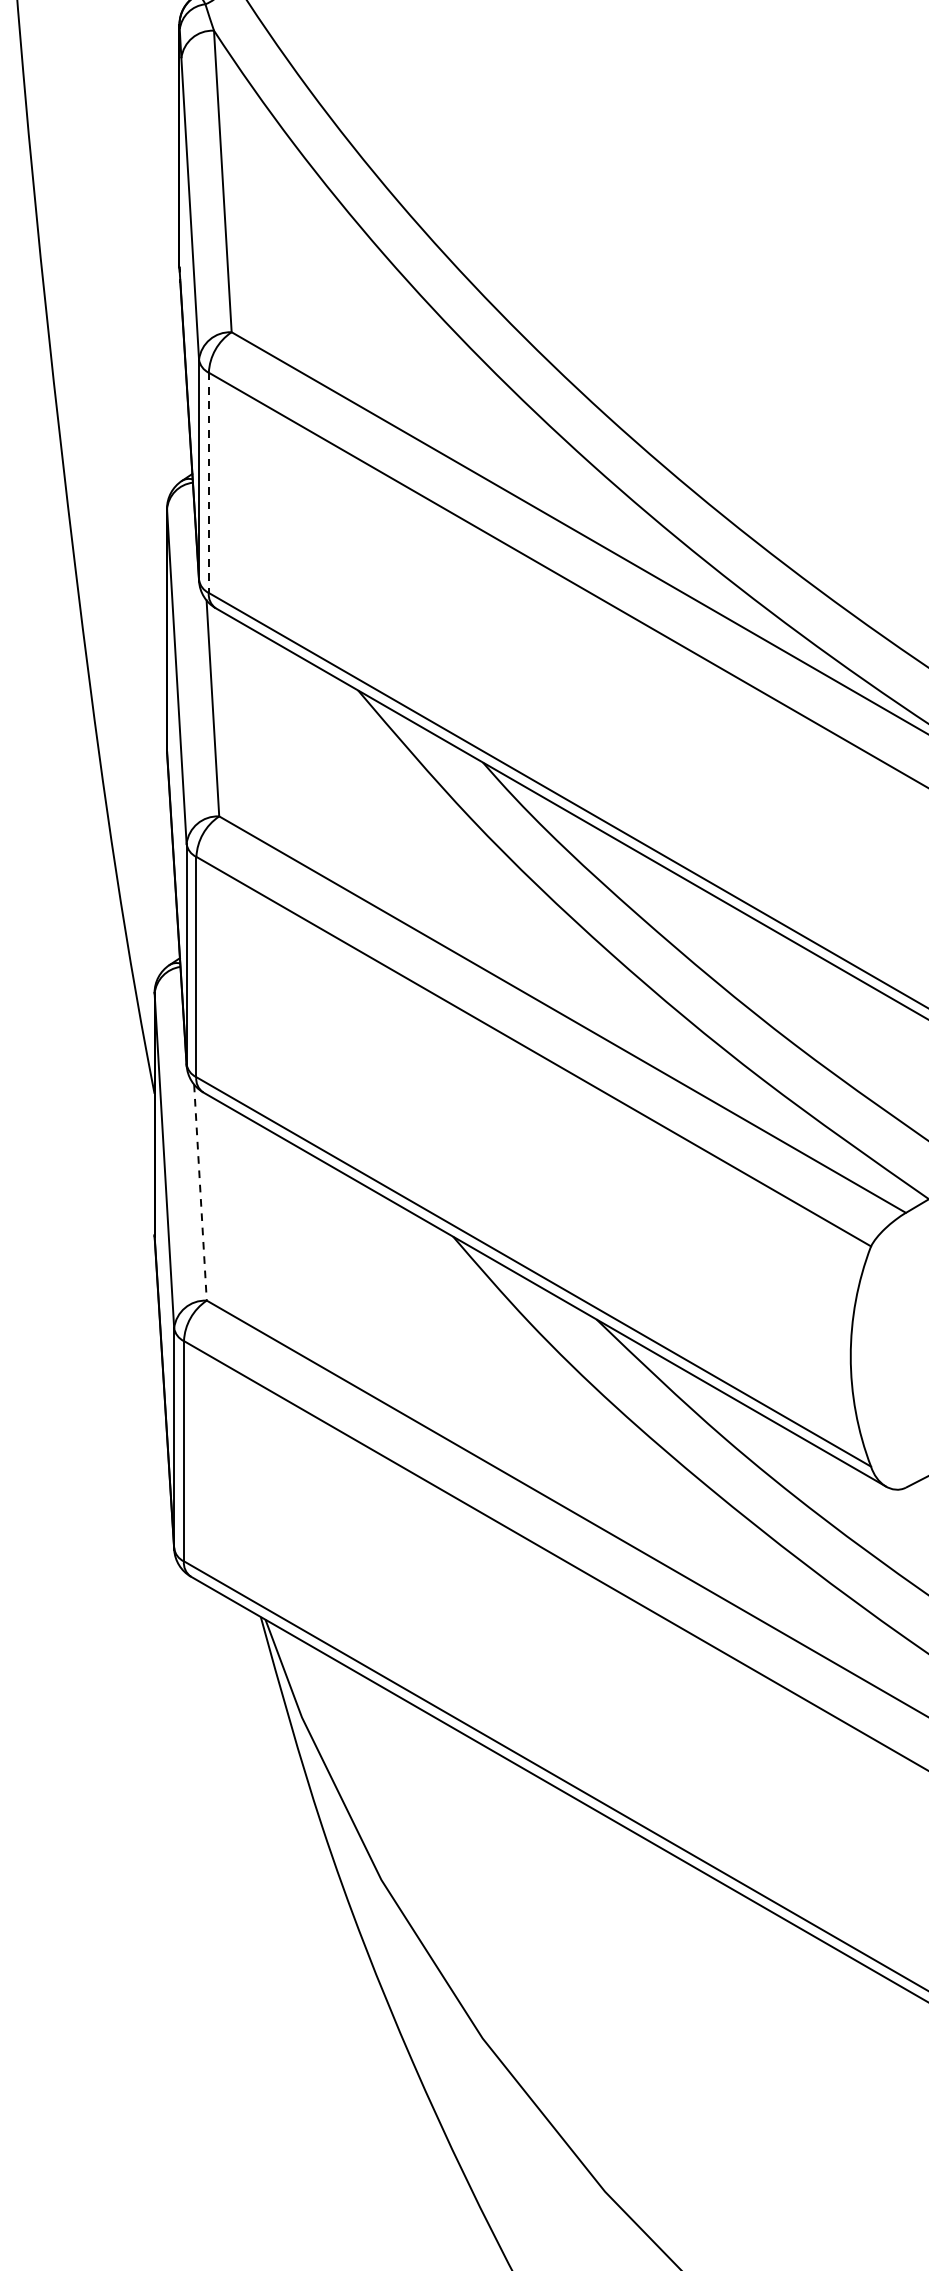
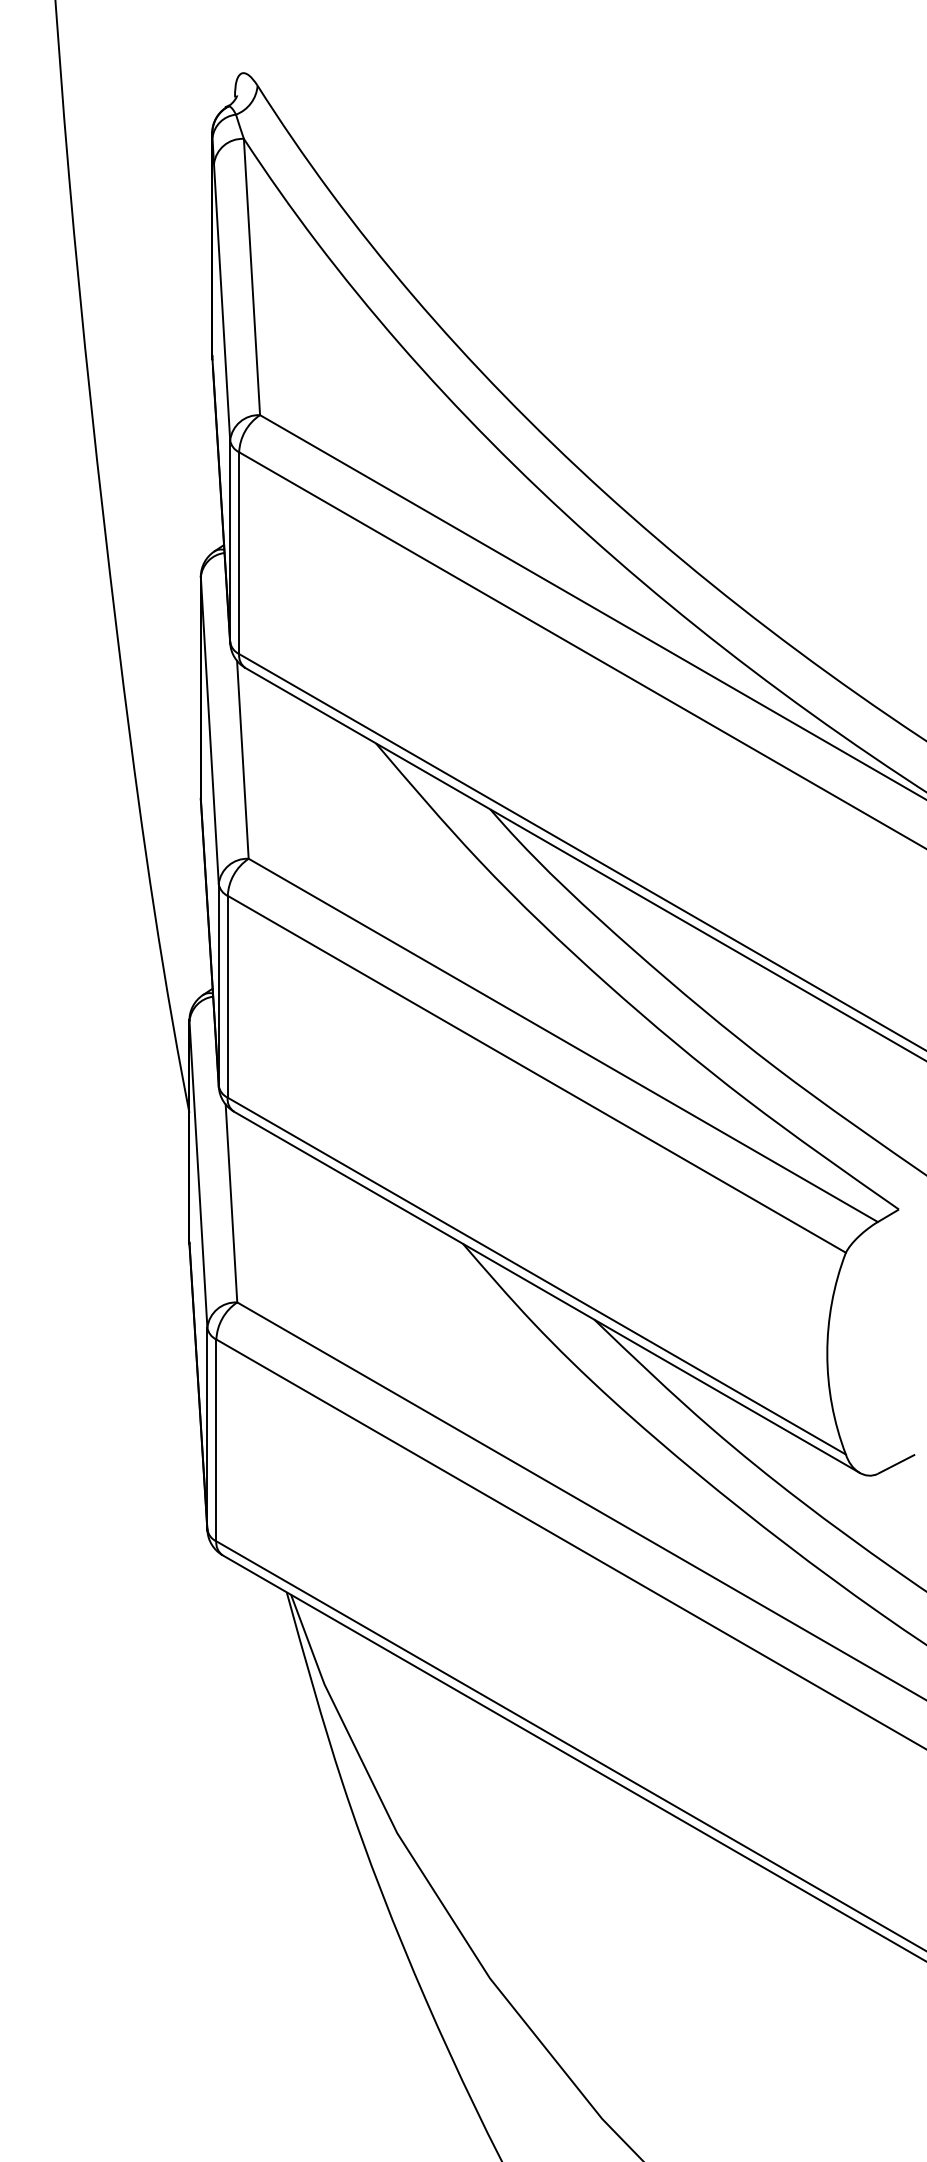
line: (209, 483) -> (239, 553), dashed -> solid
line: (200, 1192) -> (231, 1203), dashed -> solid

